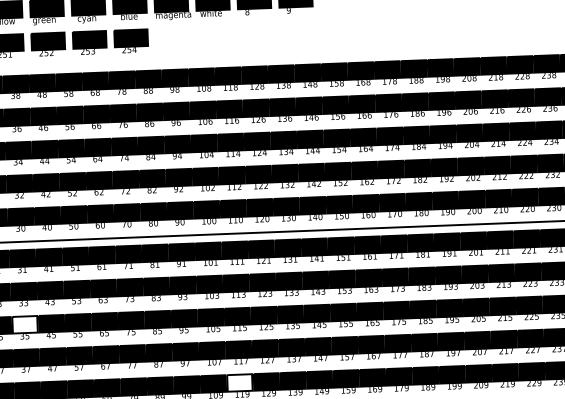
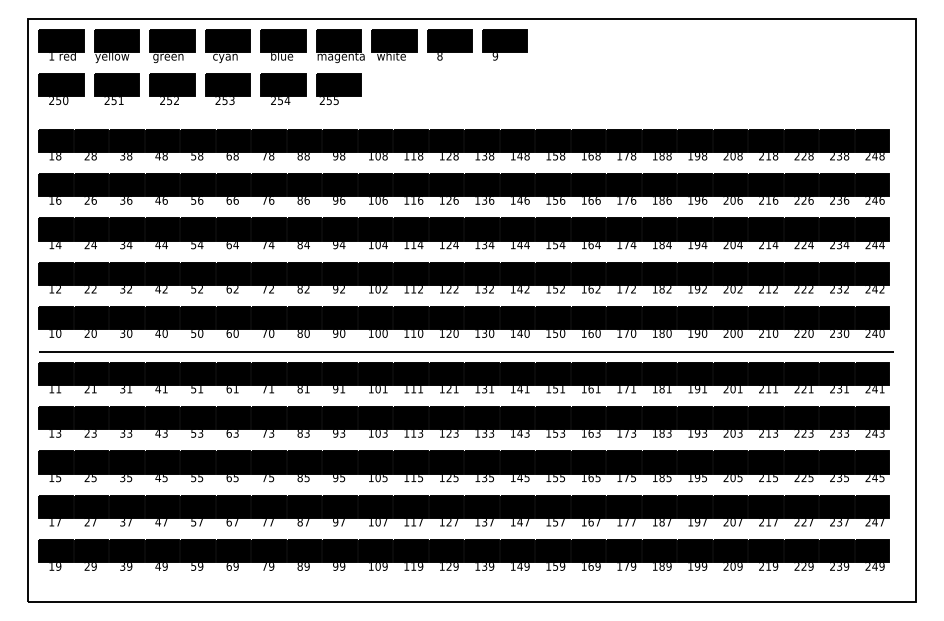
part: (172, 39) -> (338, 89), added
fill: (24, 324) -> (126, 462), added
fill: (239, 383) -> (410, 551), added

